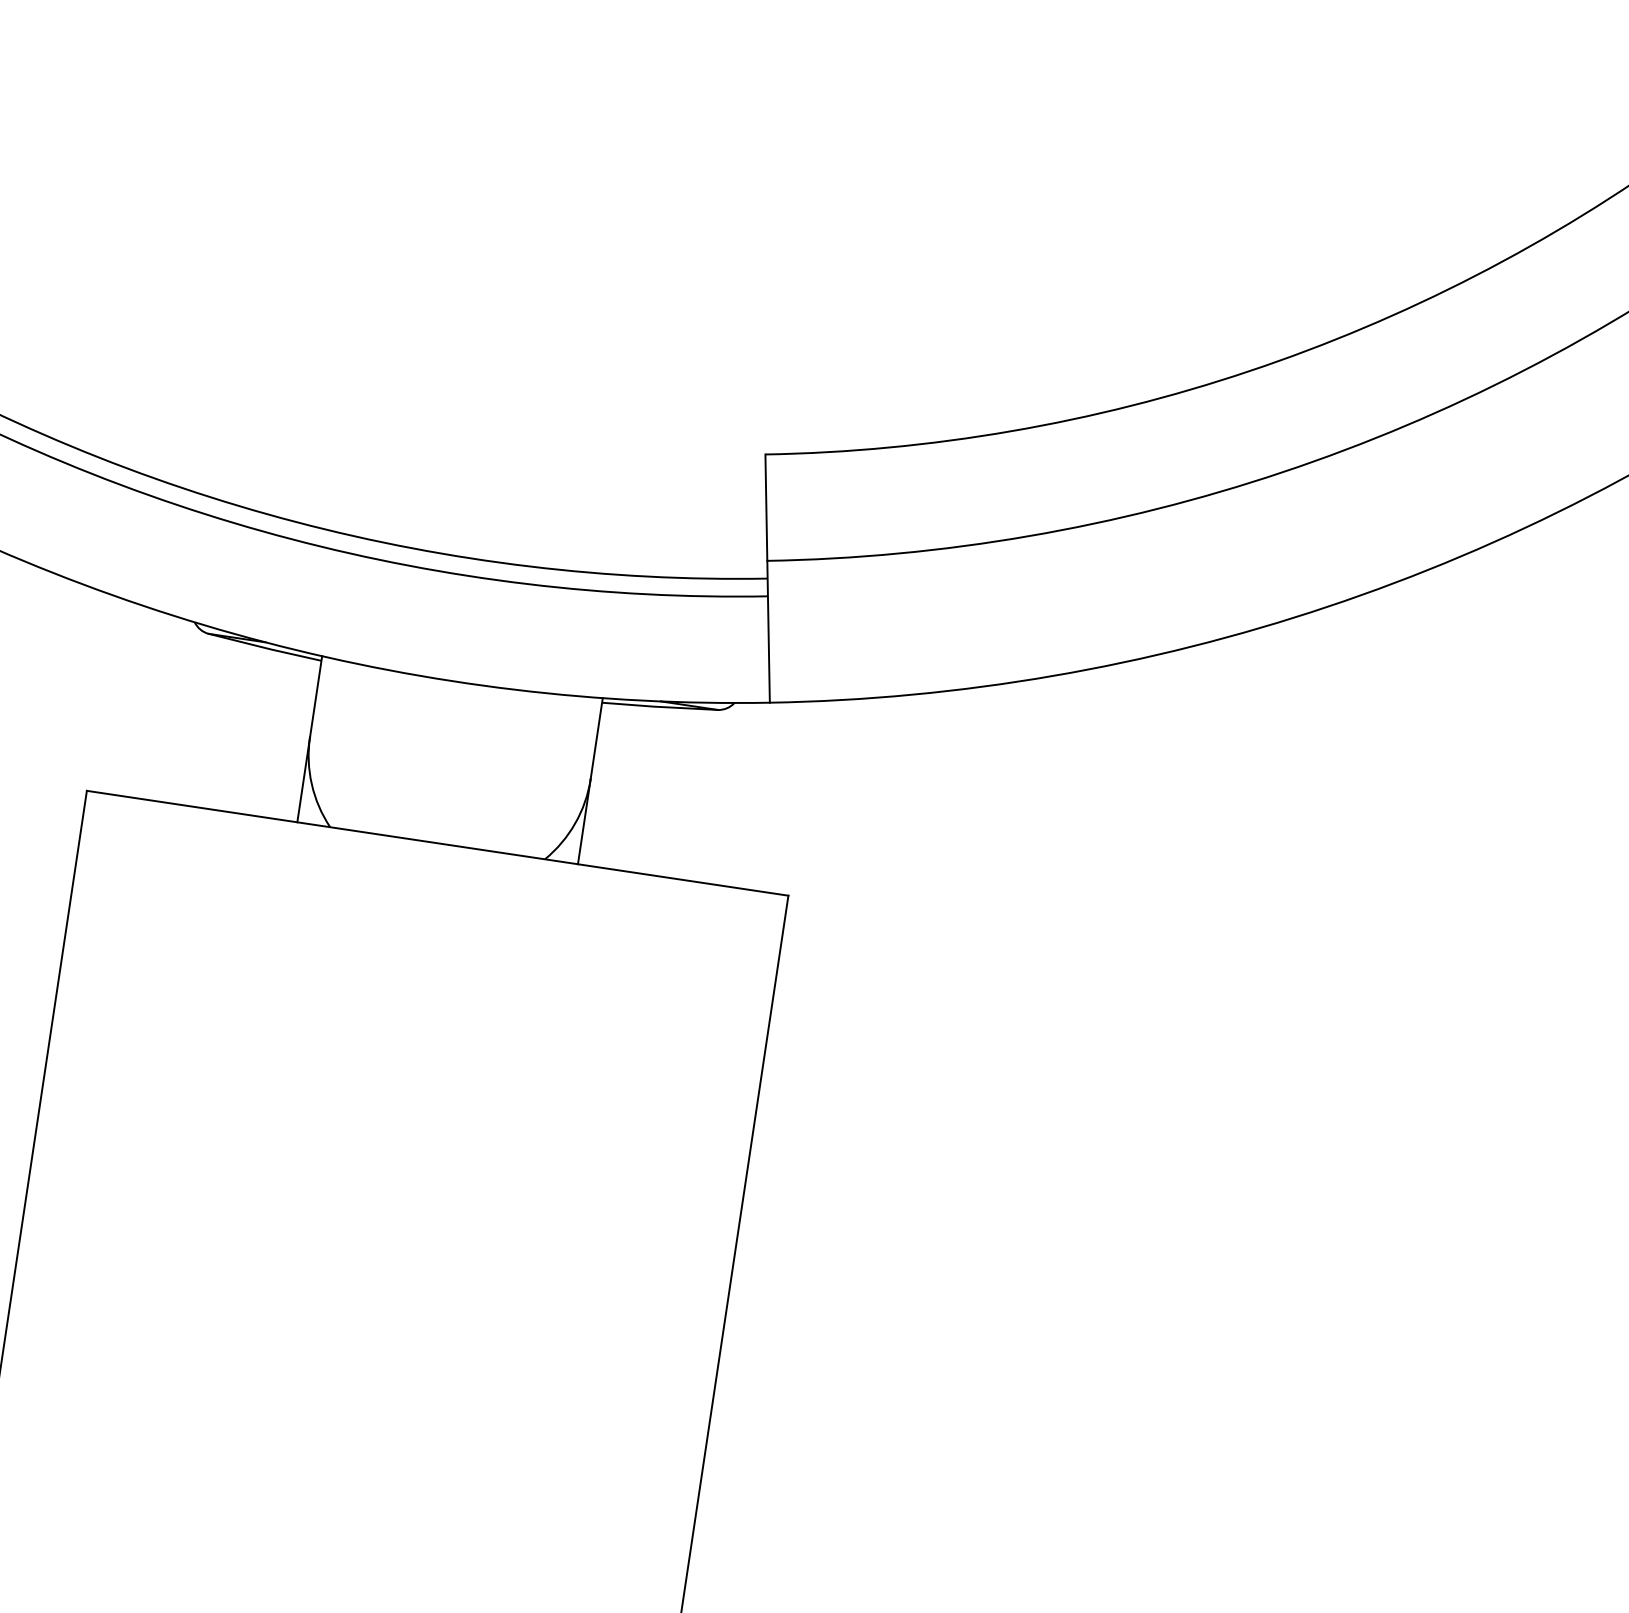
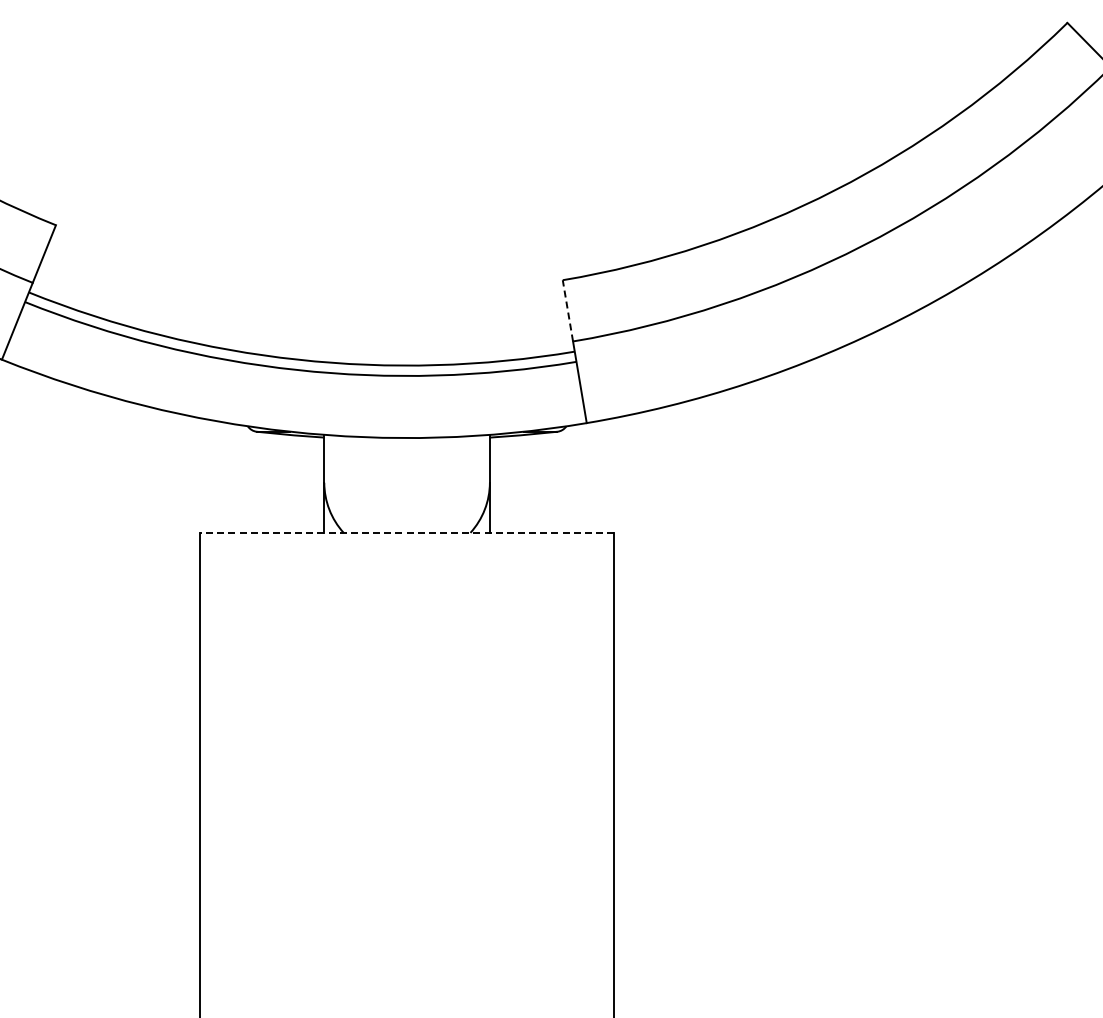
line: (765, 507) -> (567, 310), solid -> dashed
line: (438, 842) -> (407, 532), solid -> dashed

